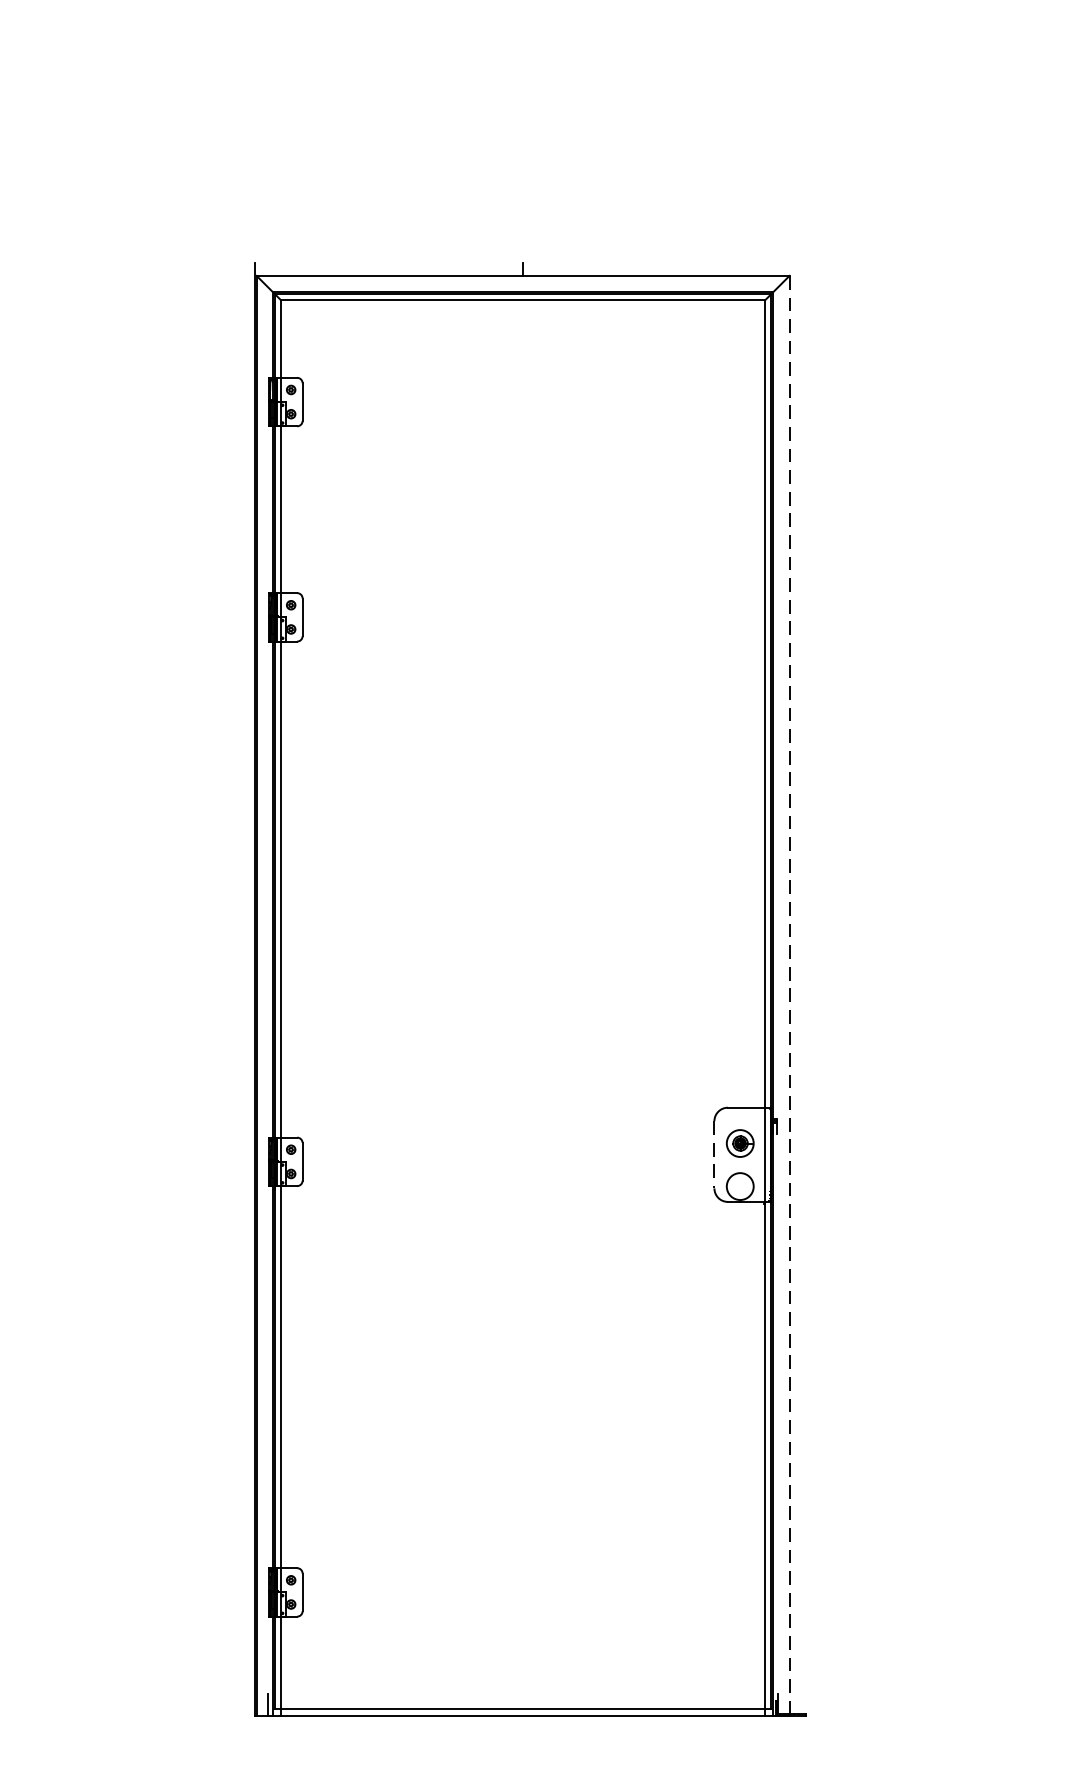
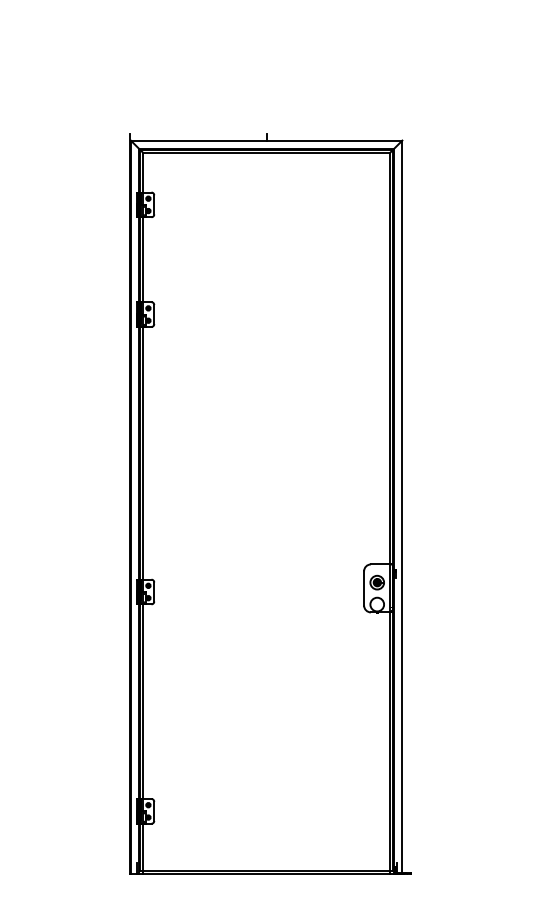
line: (789, 995) -> (402, 507), dashed -> solid
line: (715, 1154) -> (364, 588), dashed -> solid

